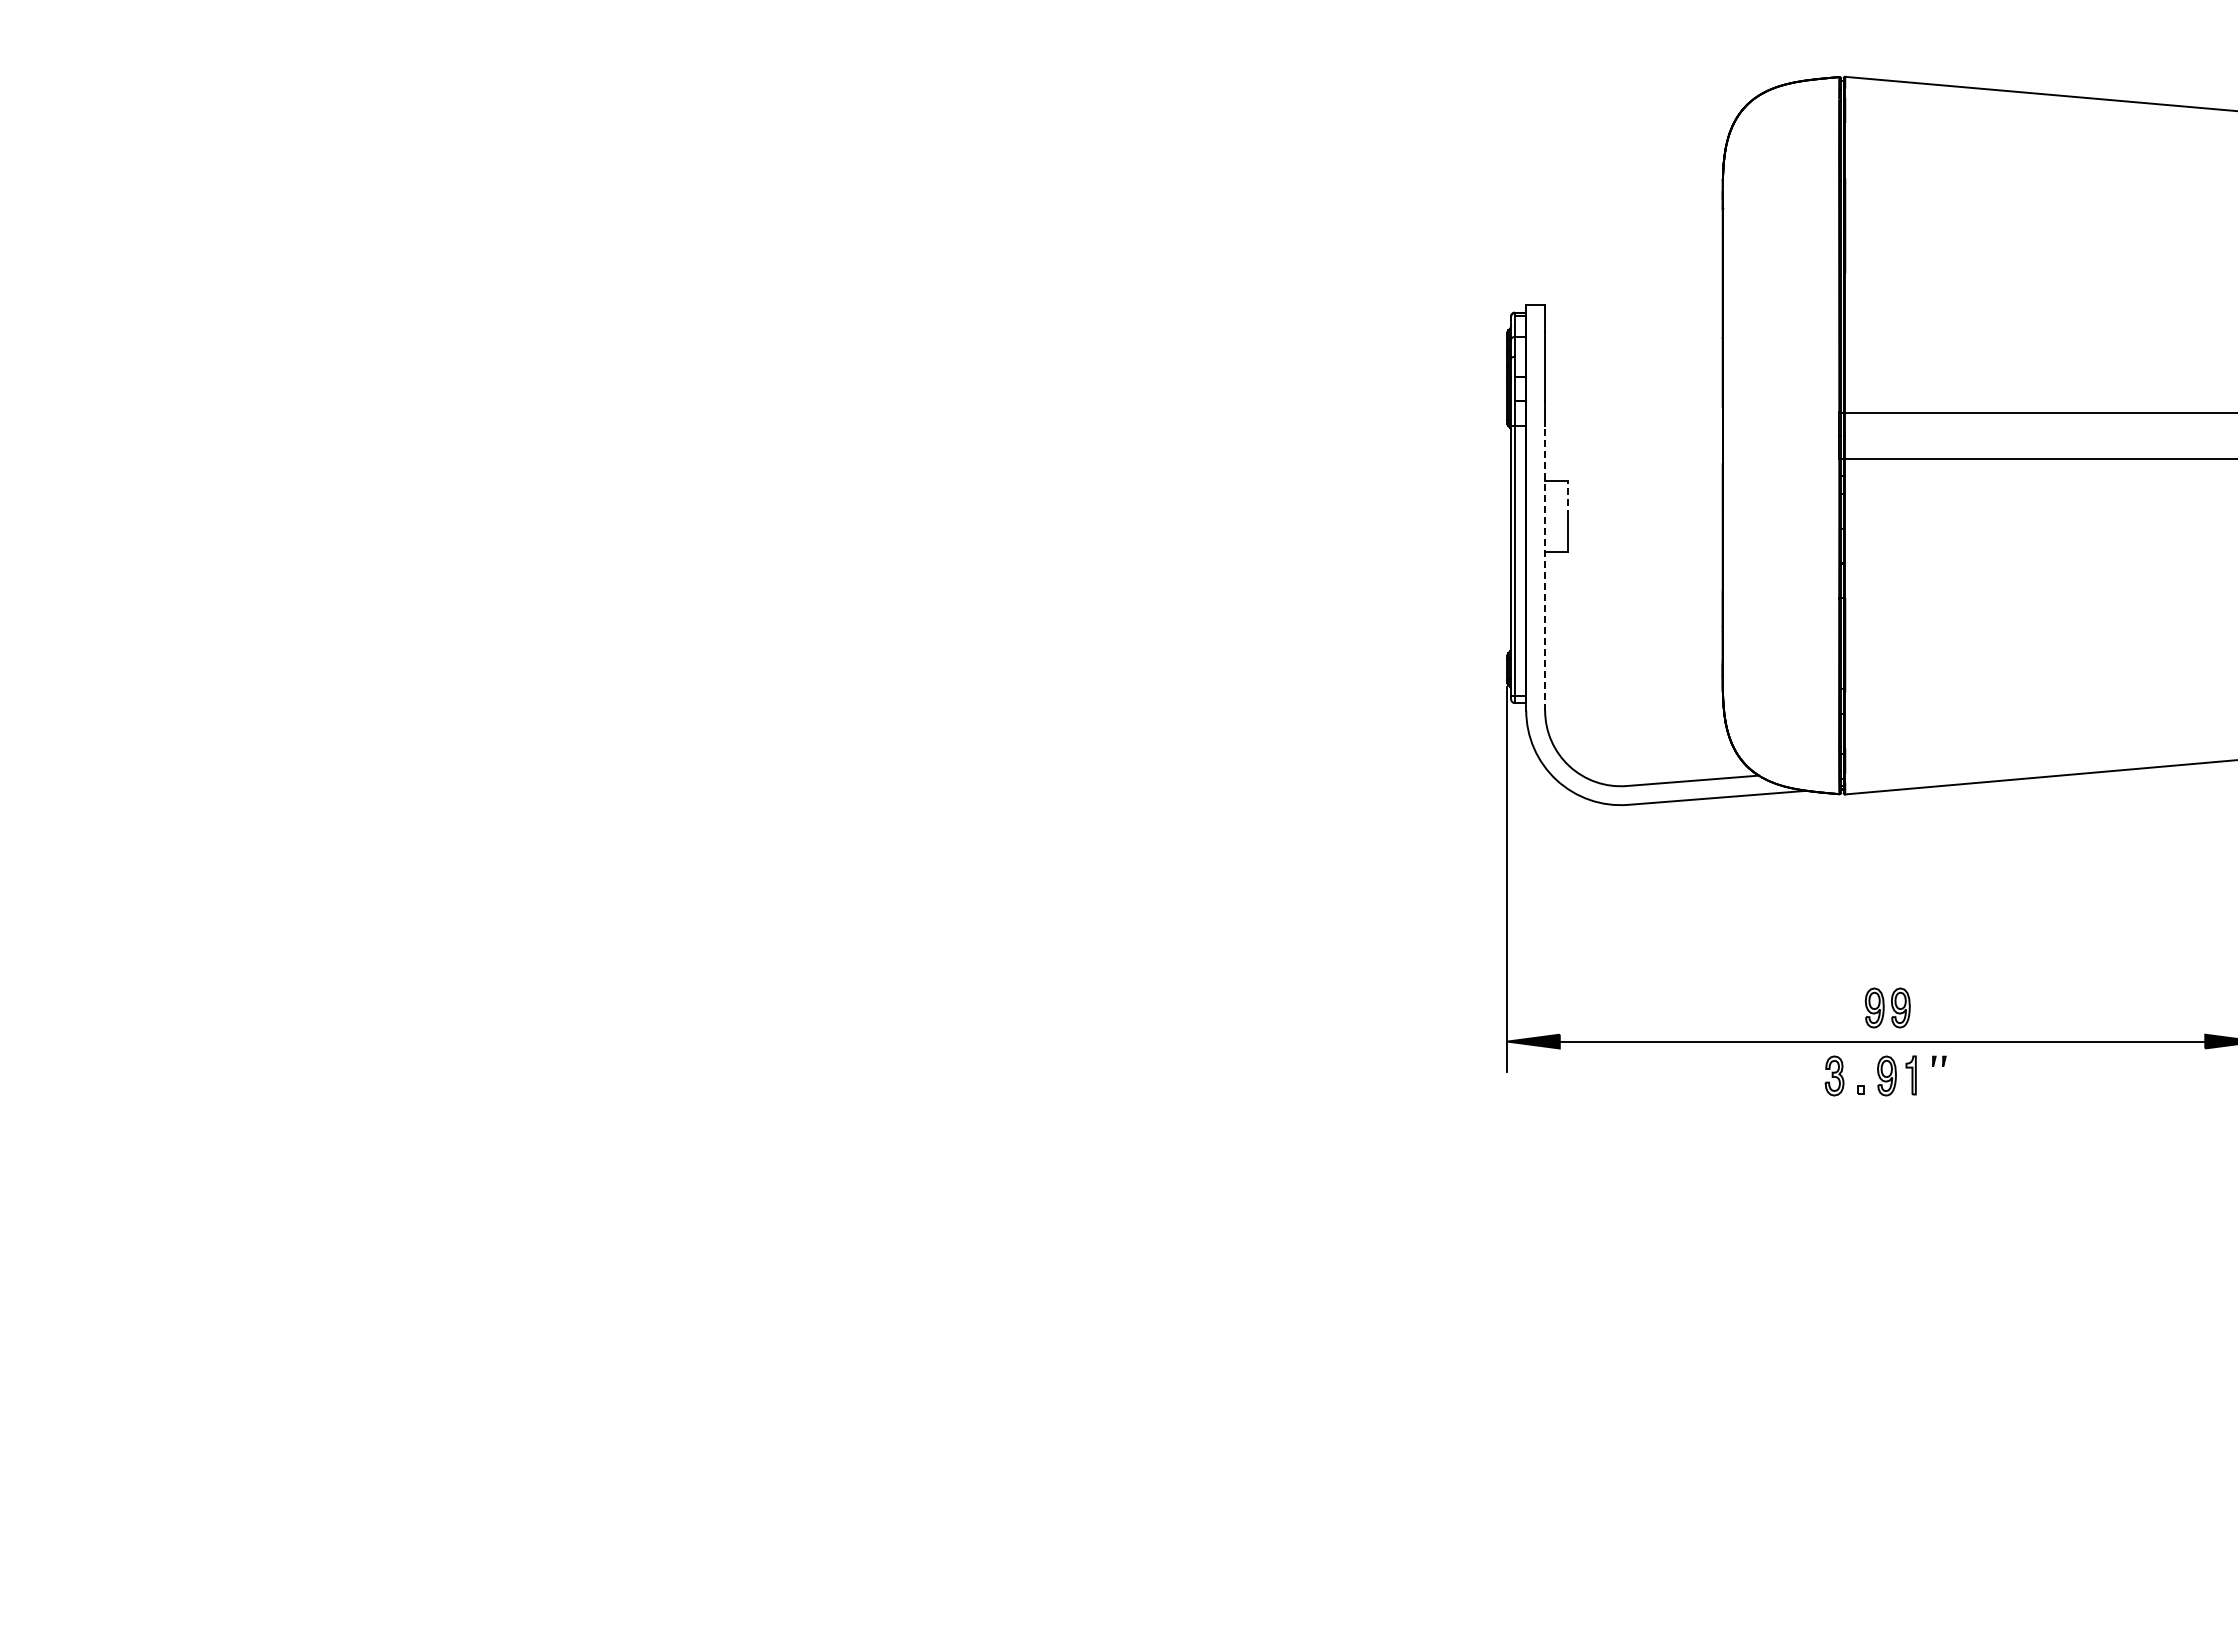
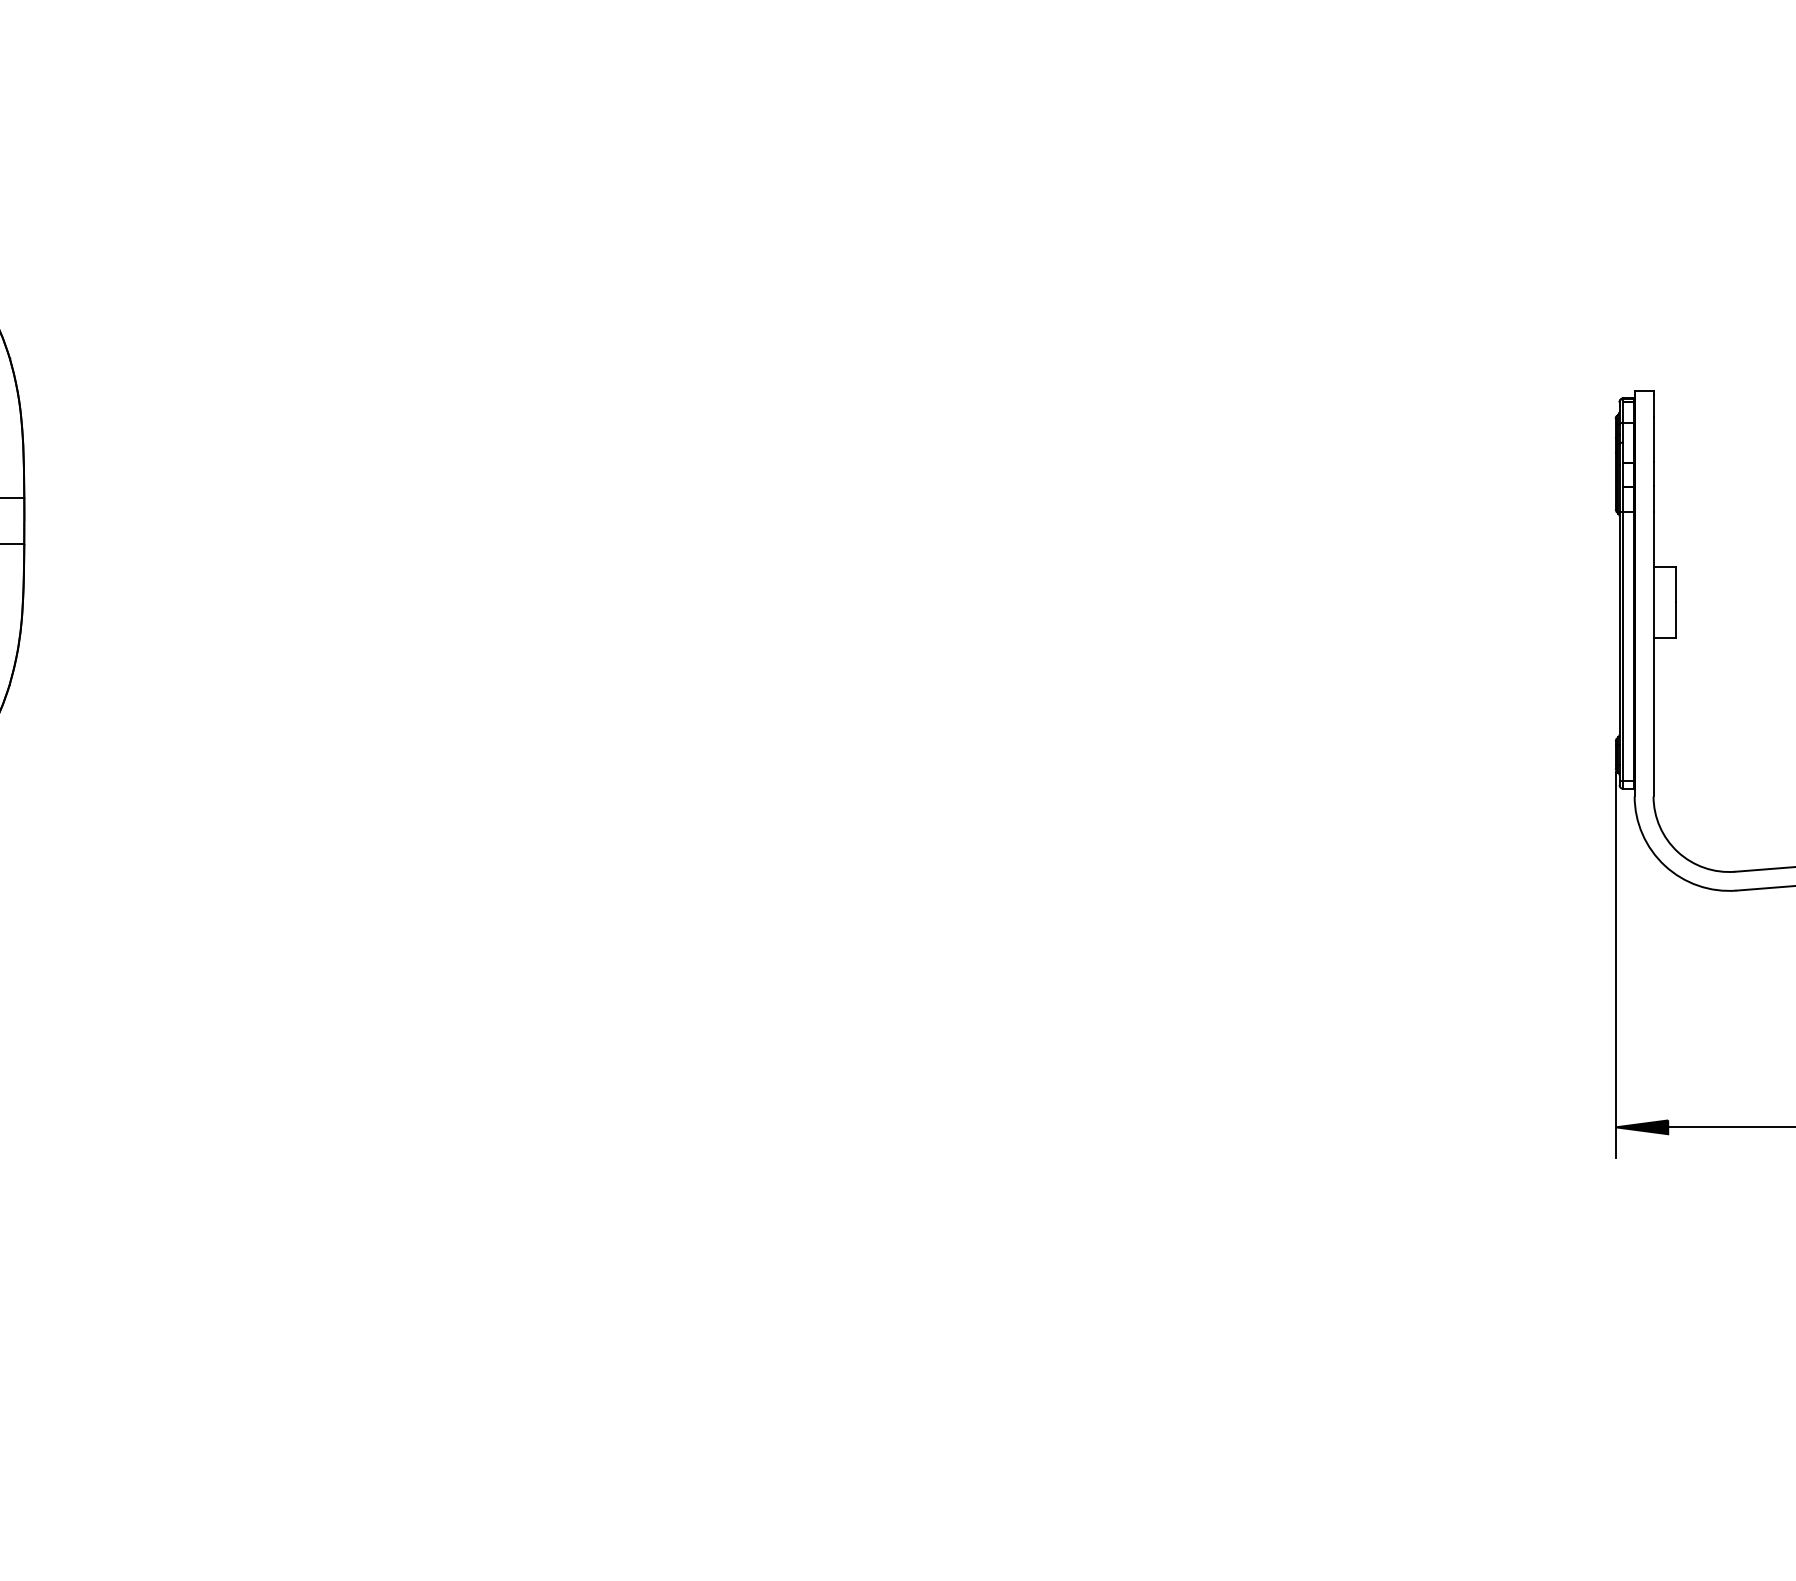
line: (1567, 498) -> (1675, 584), dashed -> solid
line: (1545, 567) -> (1653, 653), dashed -> solid

